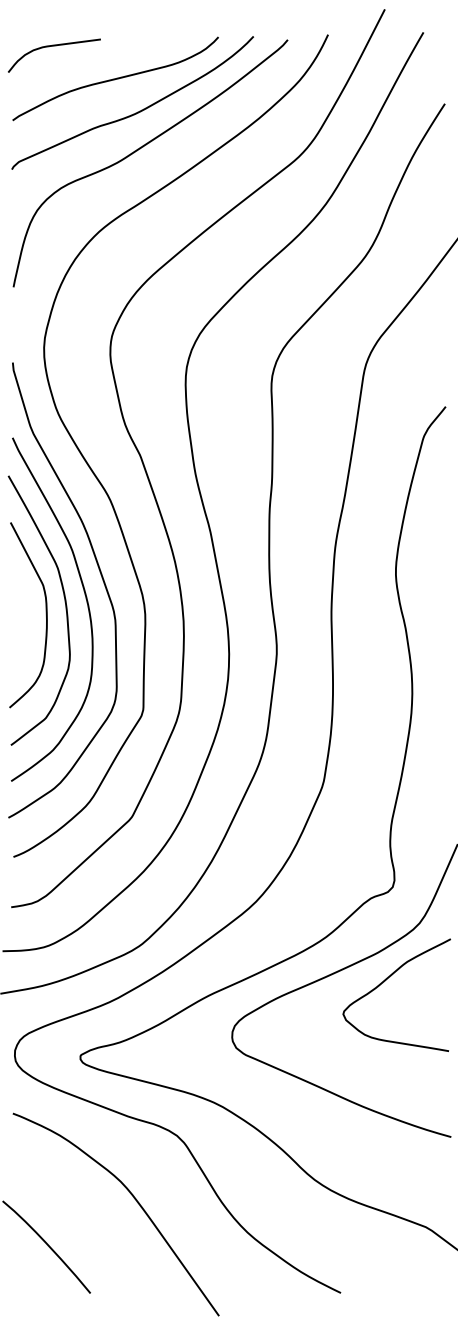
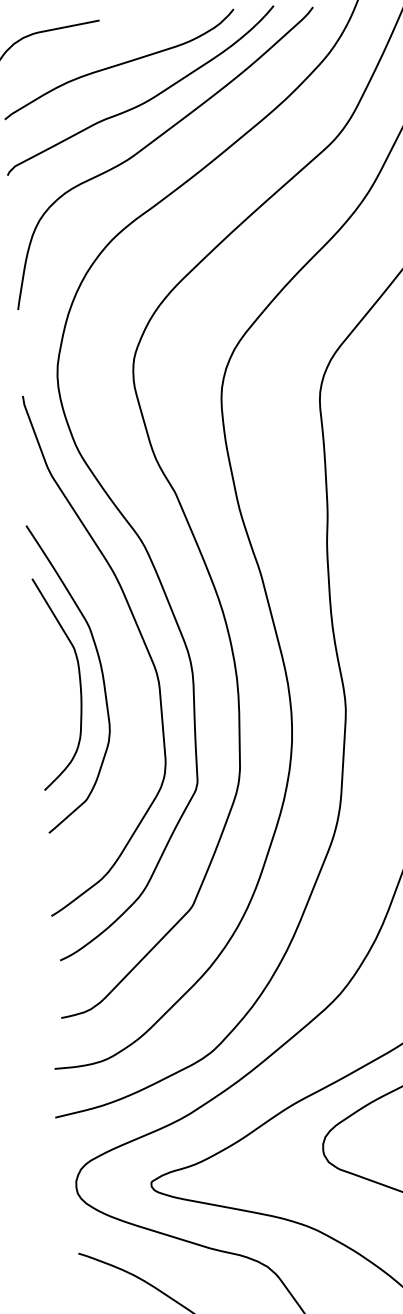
curve: (85, 599) -> (123, 661), removed

